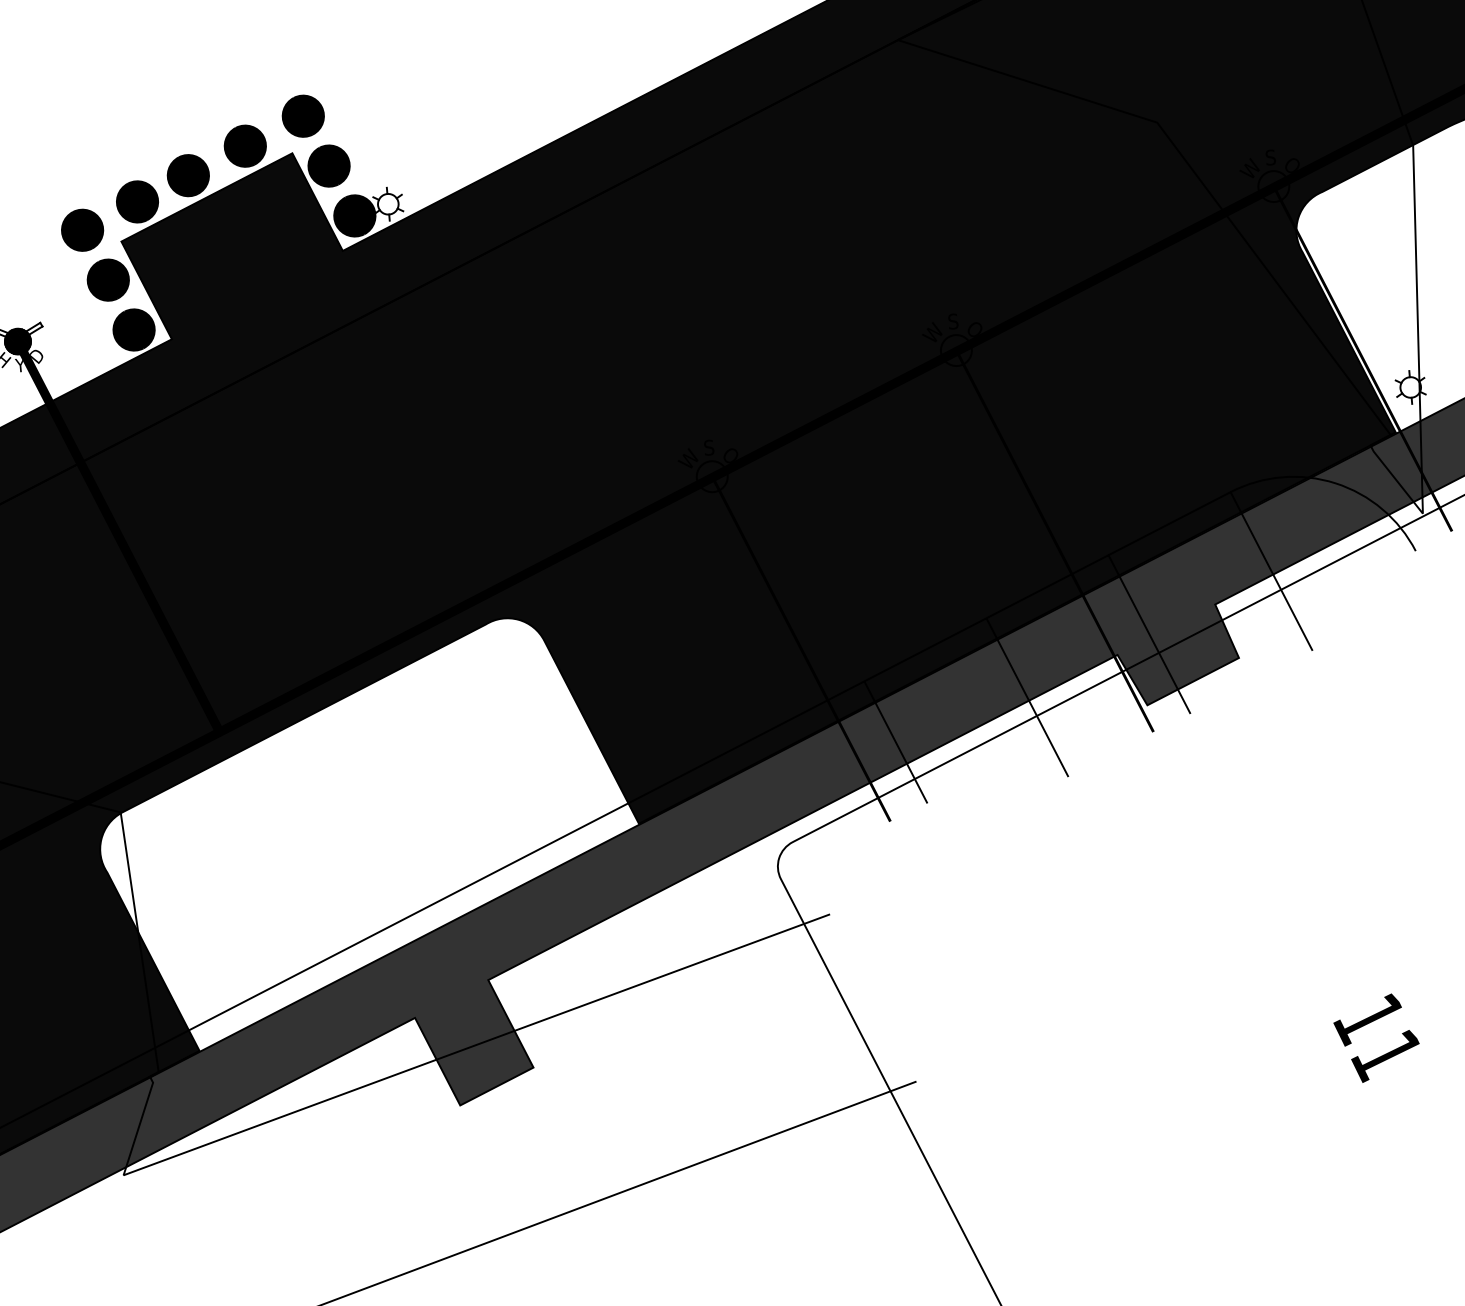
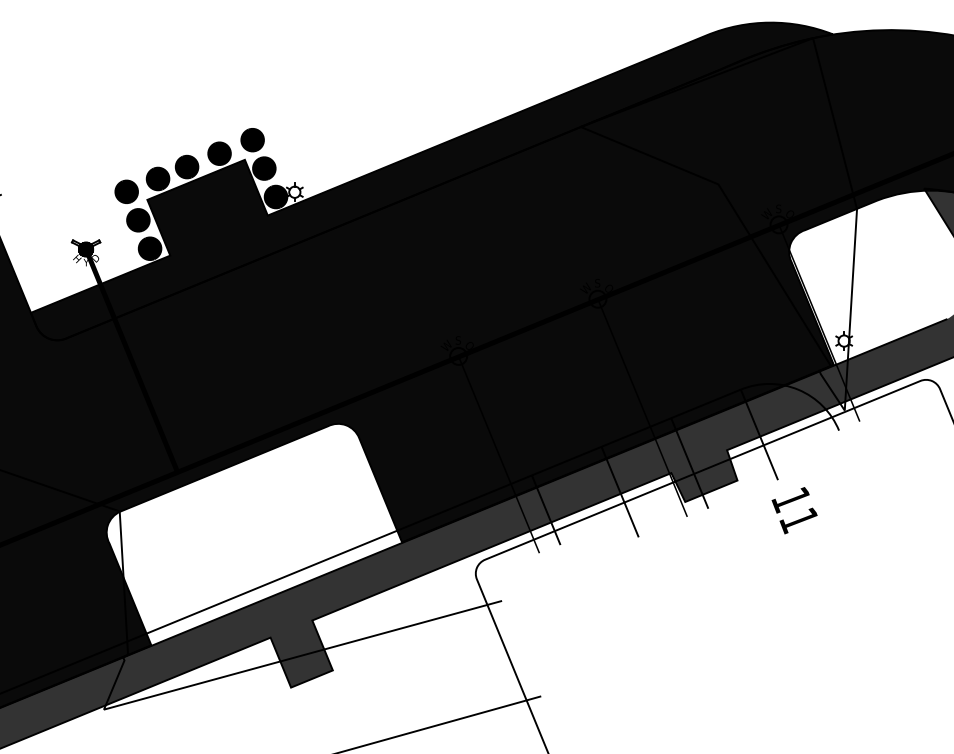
text: (1376, 1037) -> (794, 510), moved

